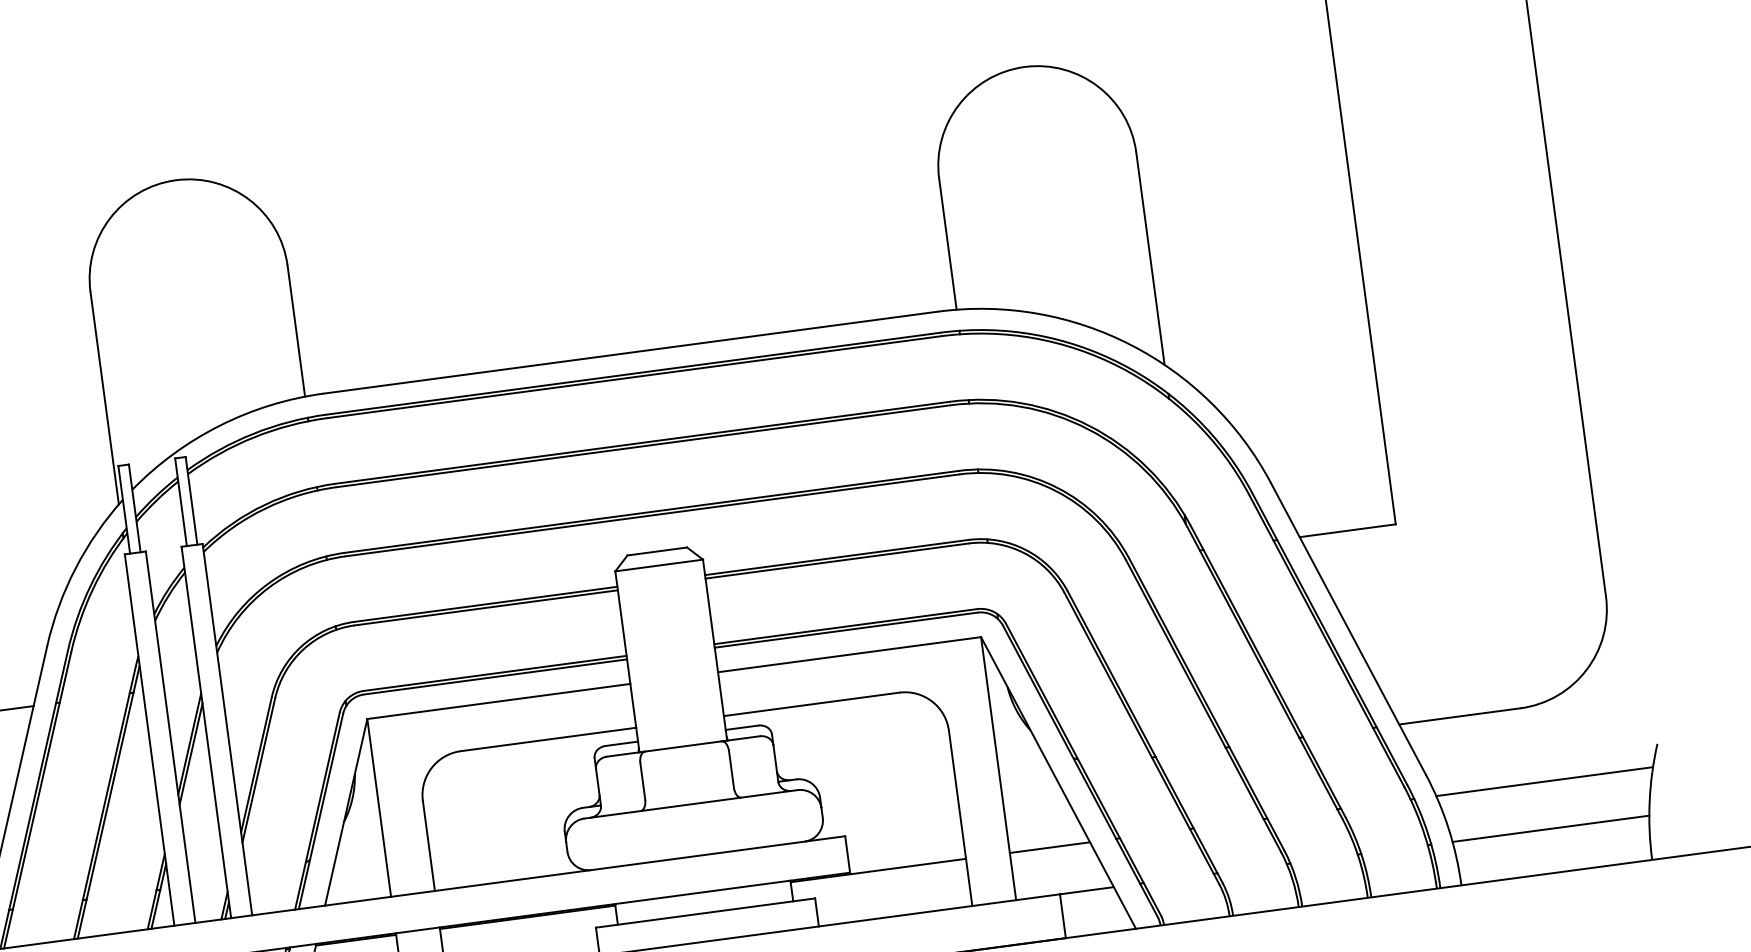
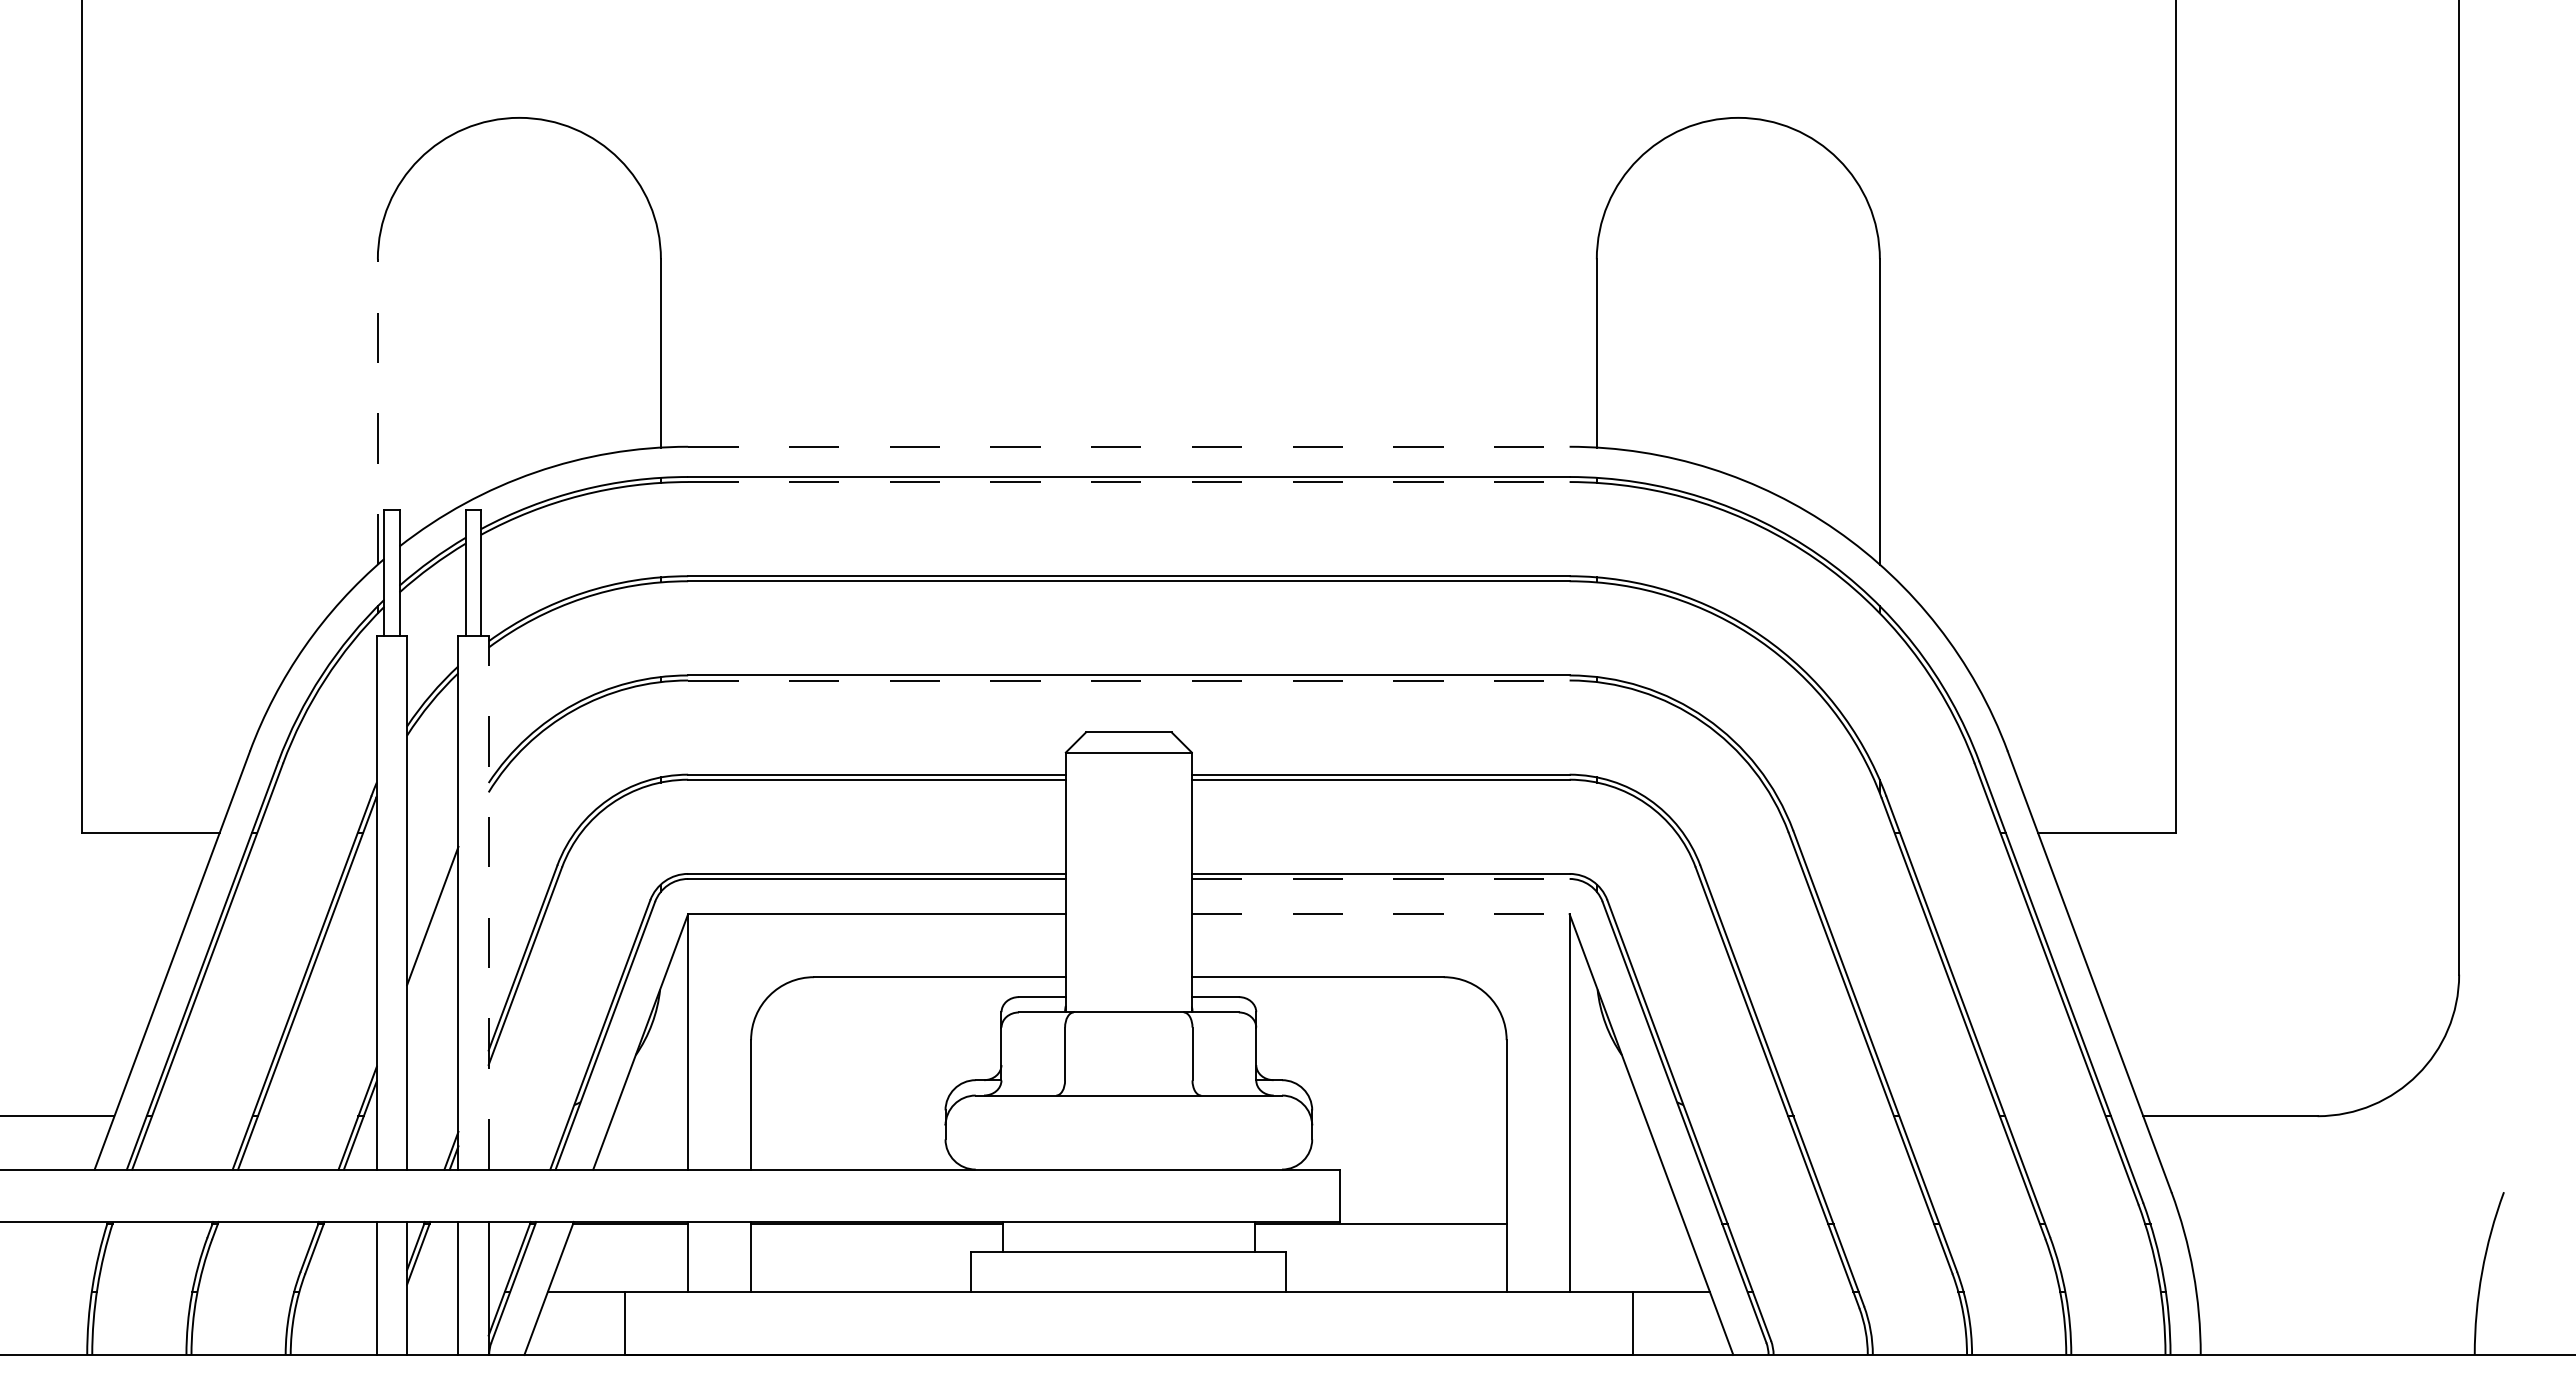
line: (630, 352) -> (1128, 446), solid -> dashed
line: (633, 377) -> (1128, 482), solid -> dashed
line: (104, 398) -> (377, 412), solid -> dashed
line: (652, 515) -> (1128, 680), solid -> dashed
line: (846, 629) -> (1380, 878), solid -> dashed
line: (849, 654) -> (1380, 914), solid -> dashed
line: (227, 729) -> (488, 902), solid -> dashed
line: (190, 754) -> (432, 930), removed
line: (1544, 781) -> (2337, 1224), removed
line: (1550, 828) -> (2337, 1291), removed
line: (1049, 847) -> (1626, 1224), removed

